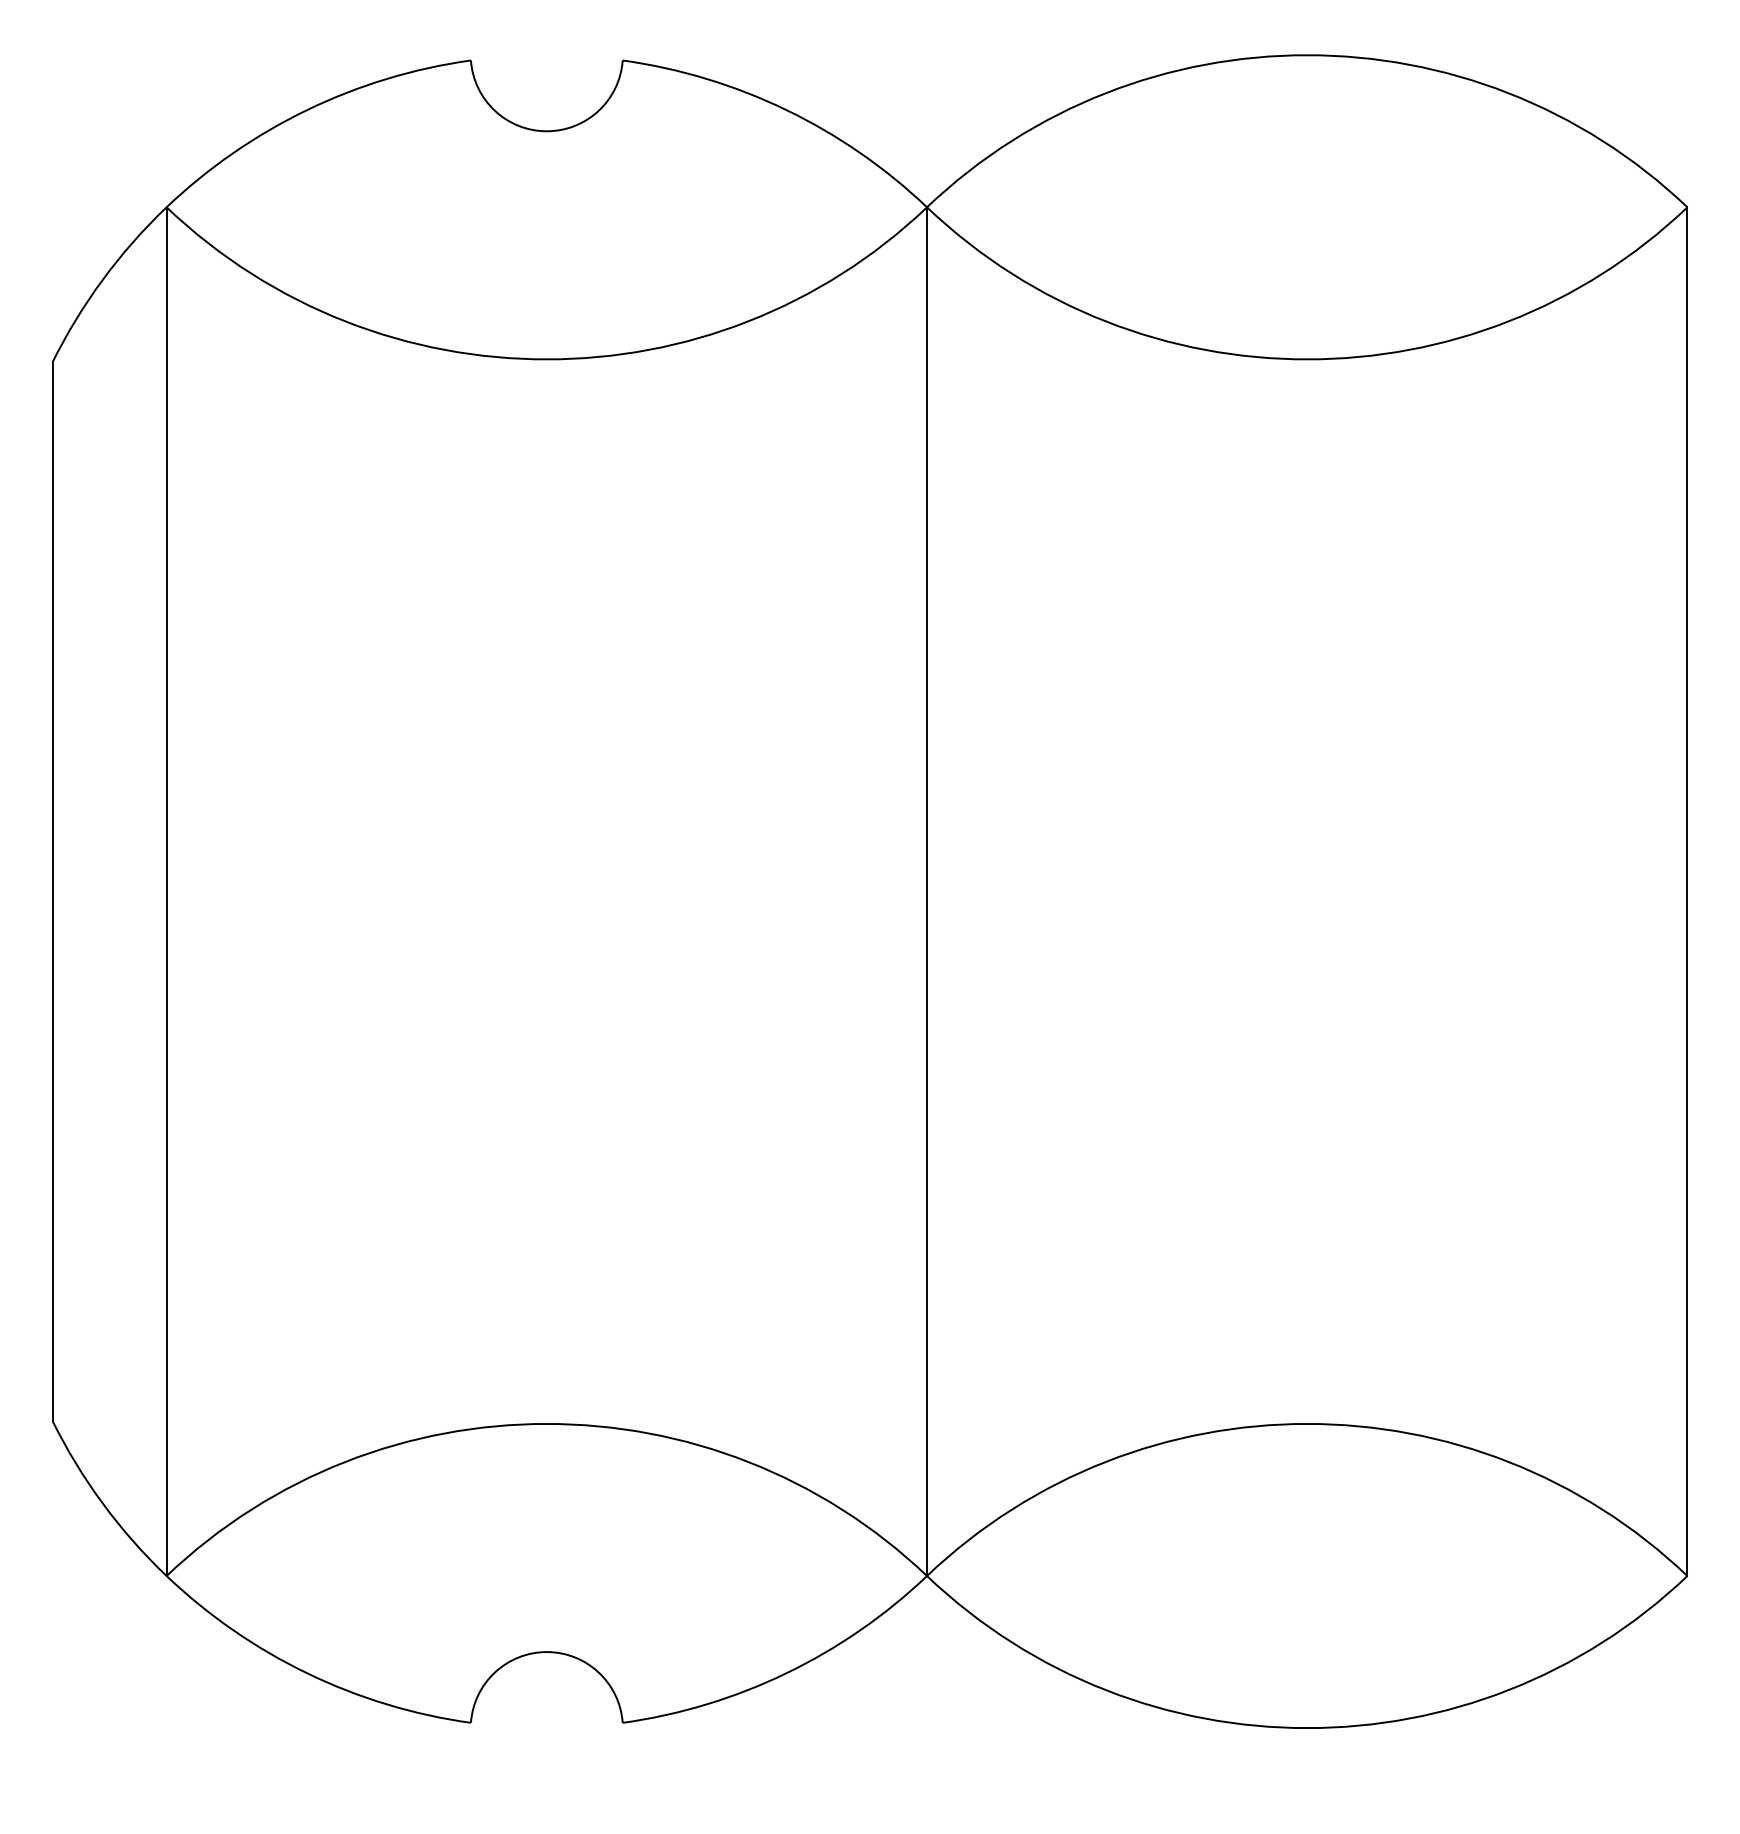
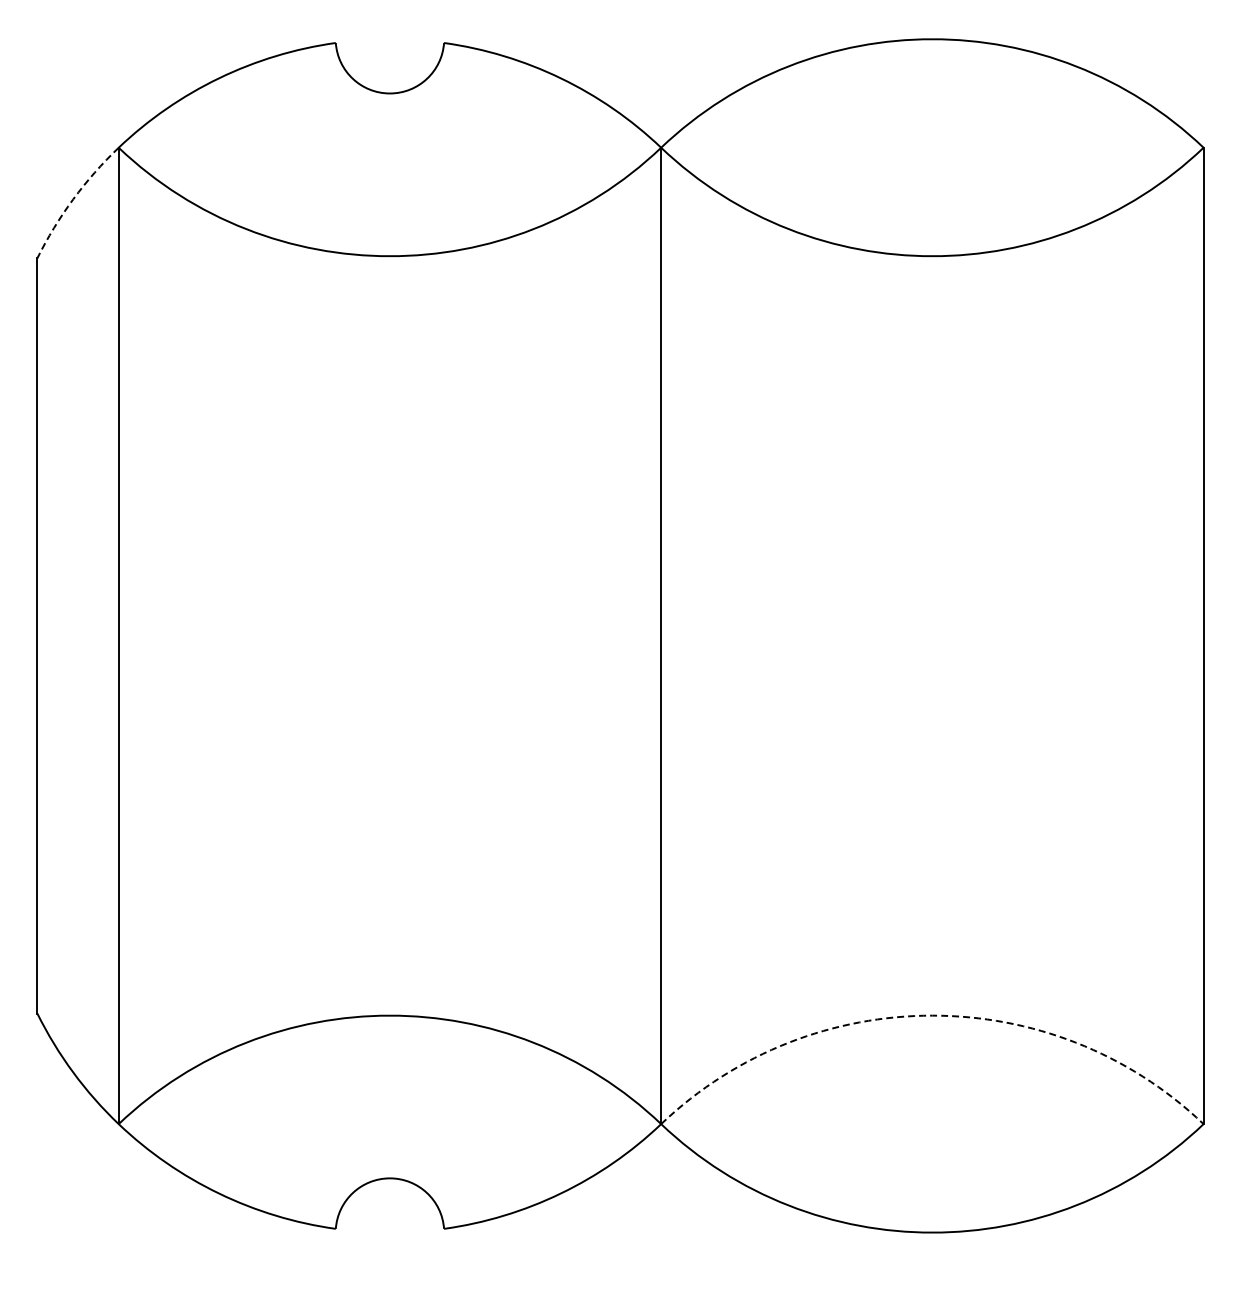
arc: (103, 279) -> (73, 199), solid -> dashed
arc: (1307, 1423) -> (932, 1015), solid -> dashed

